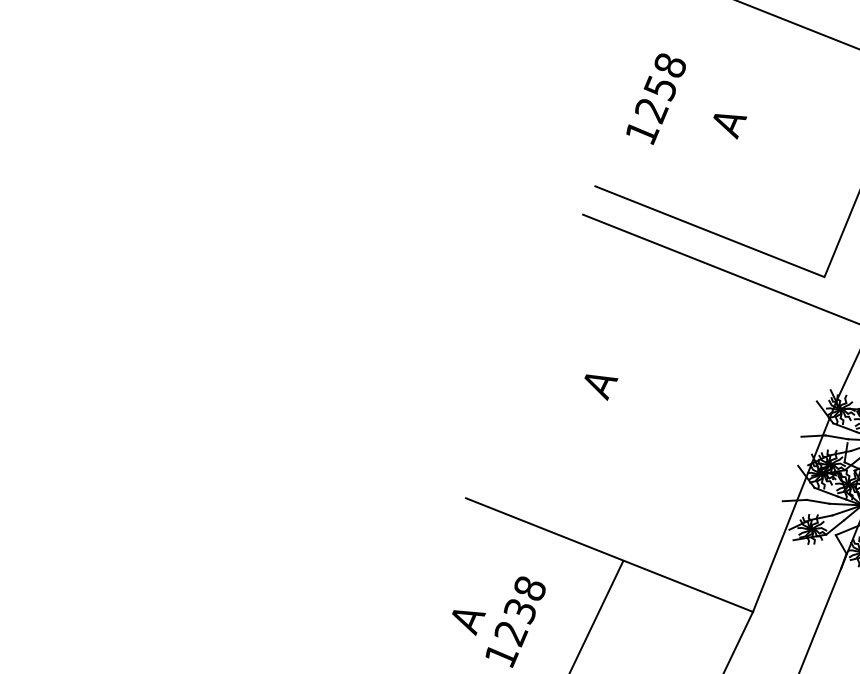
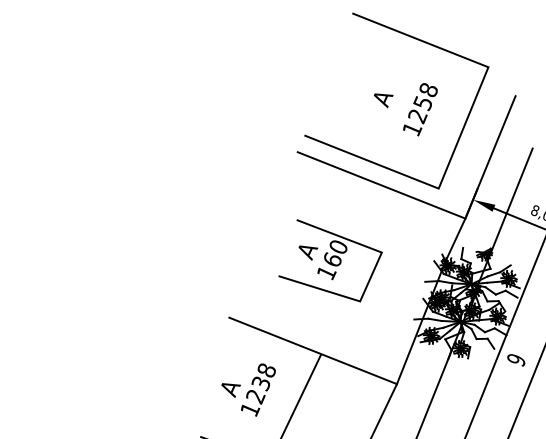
text: (656, 98) -> (420, 109), moved
part: (639, 400) -> (330, 260), added

